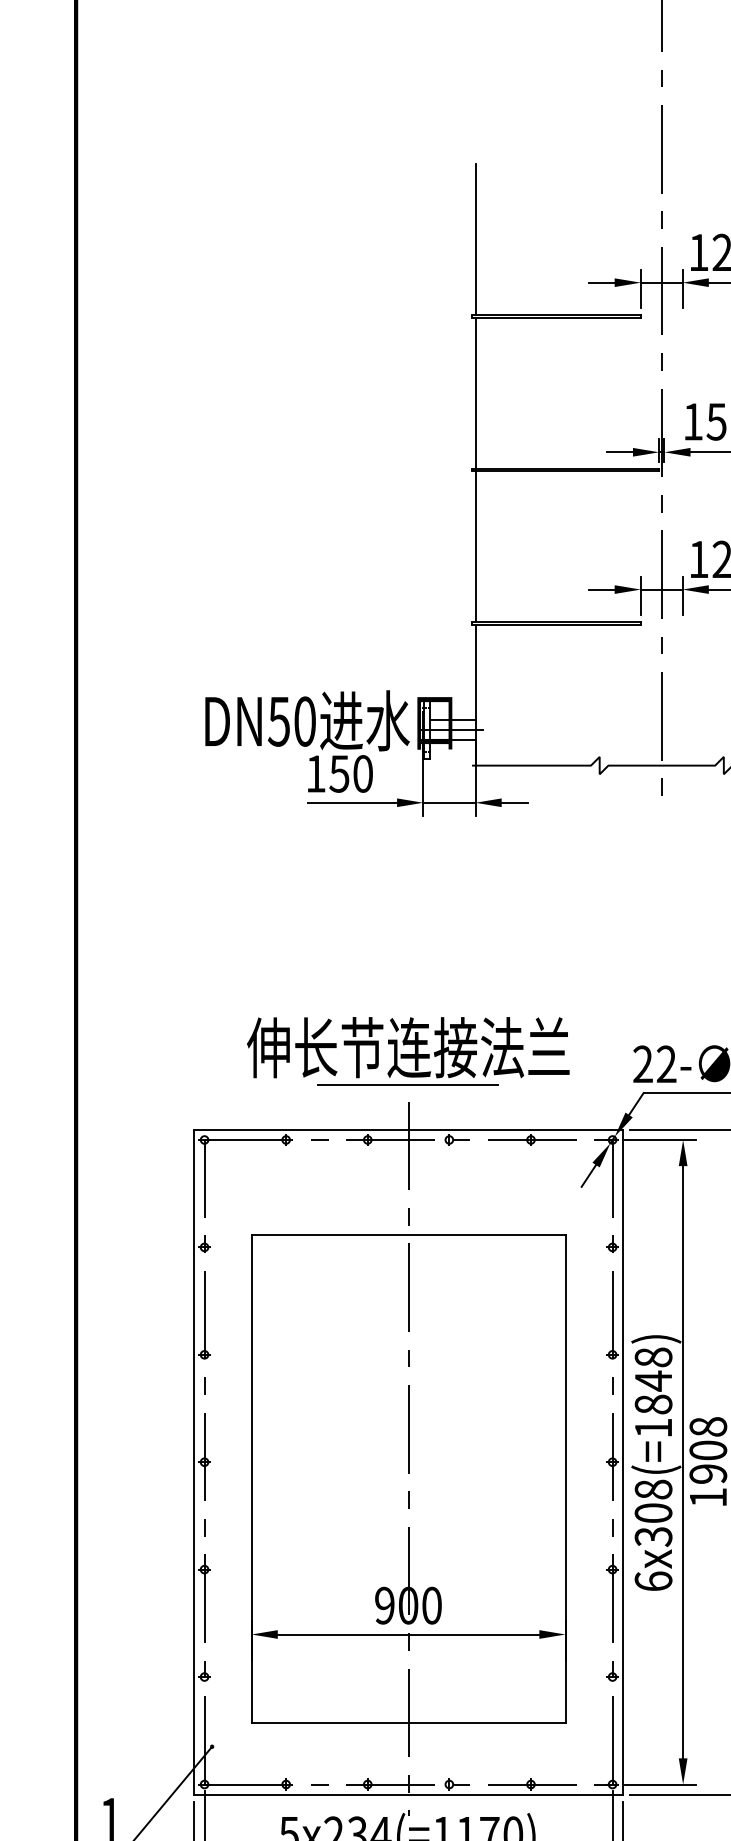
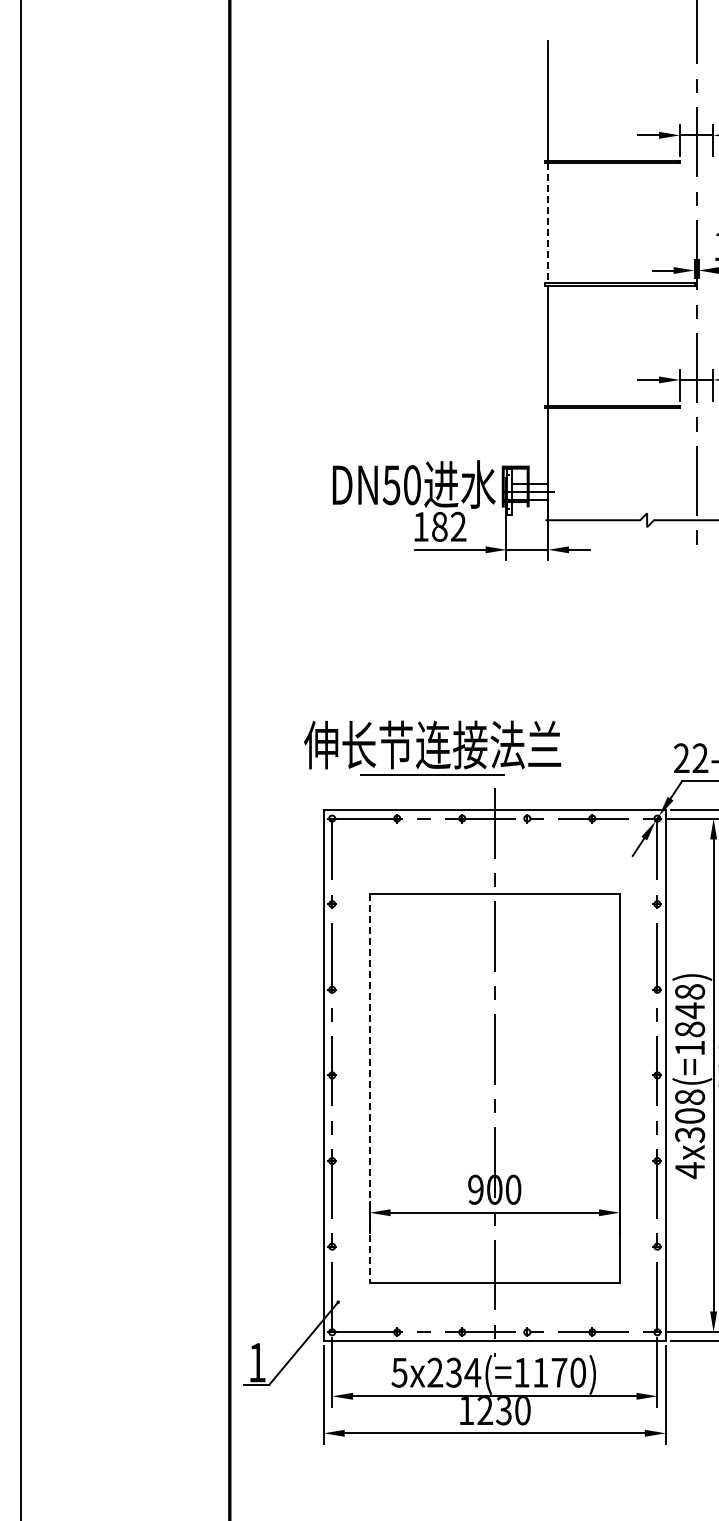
line: (475, 393) -> (548, 223), solid -> dashed
text: (350, 773) -> (448, 526), 150 -> 182
part: (408, 1050) -> (432, 747), moved
line: (251, 1478) -> (369, 1088), solid -> dashed
text: (654, 1581) -> (690, 1170), 6x308(=1848) -> 4x308(=1848)

